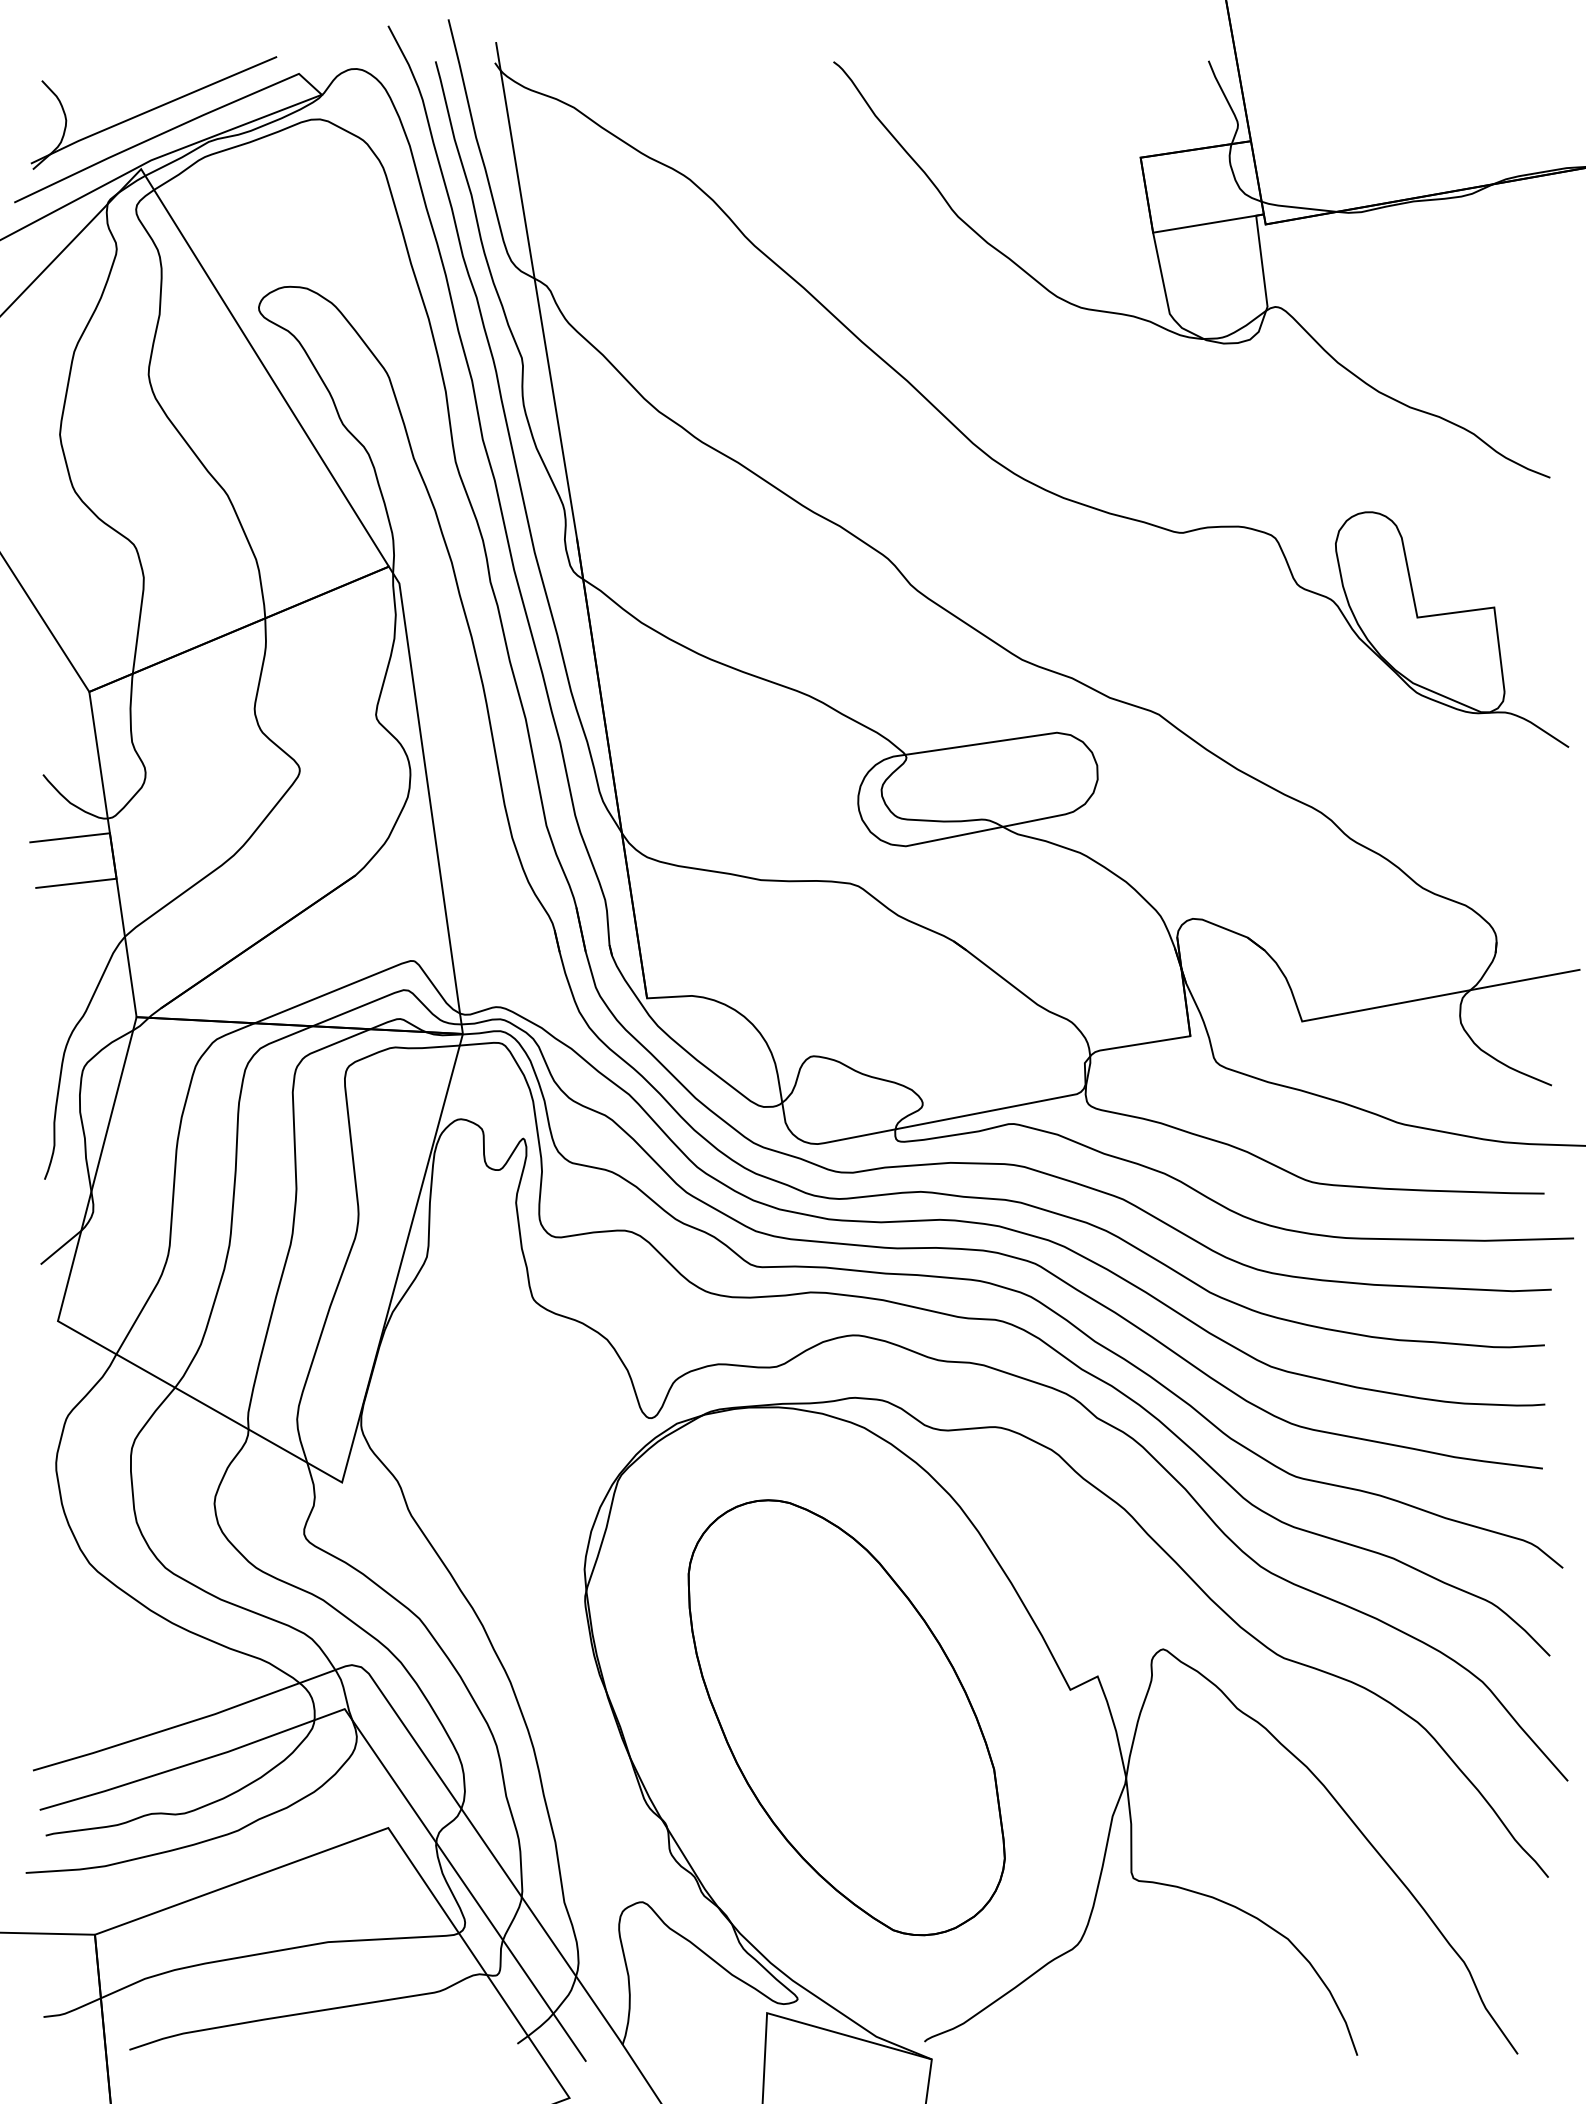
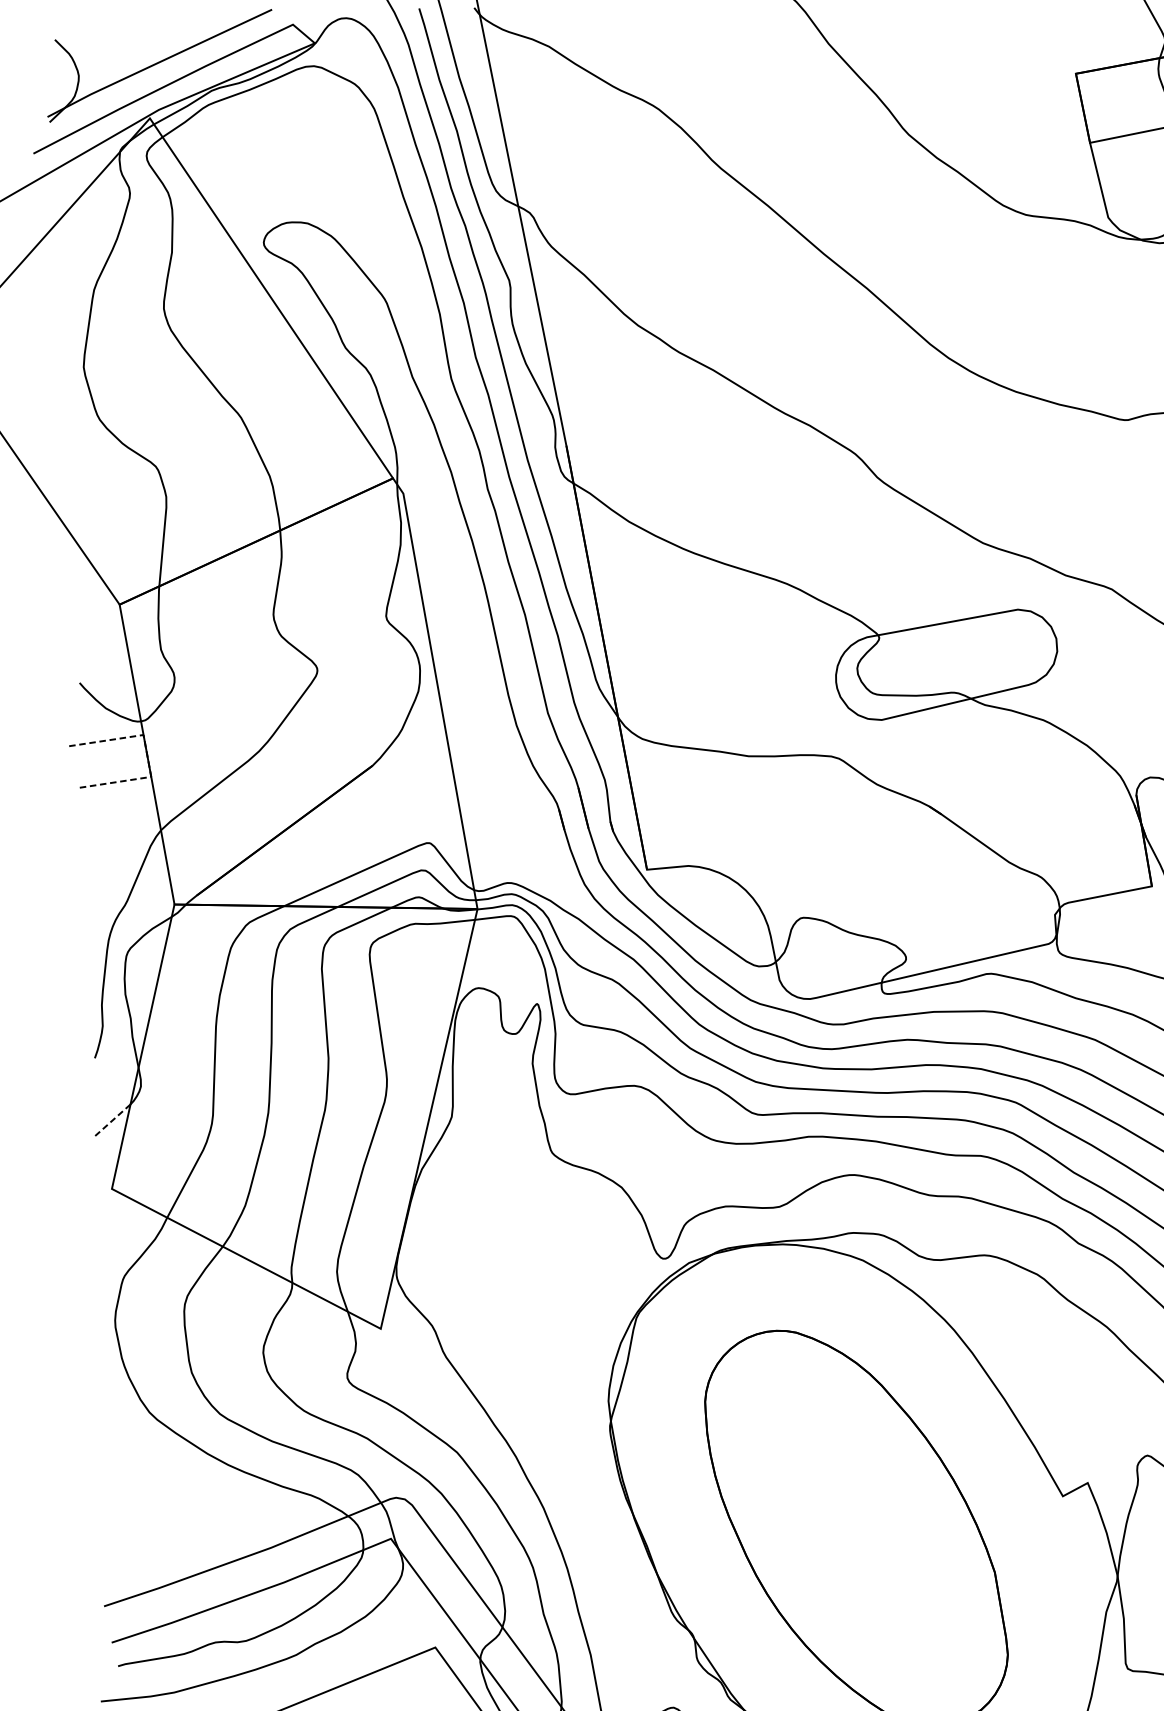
line: (113, 856) -> (147, 756), solid -> dashed
line: (60, 1248) -> (111, 1121), solid -> dashed

